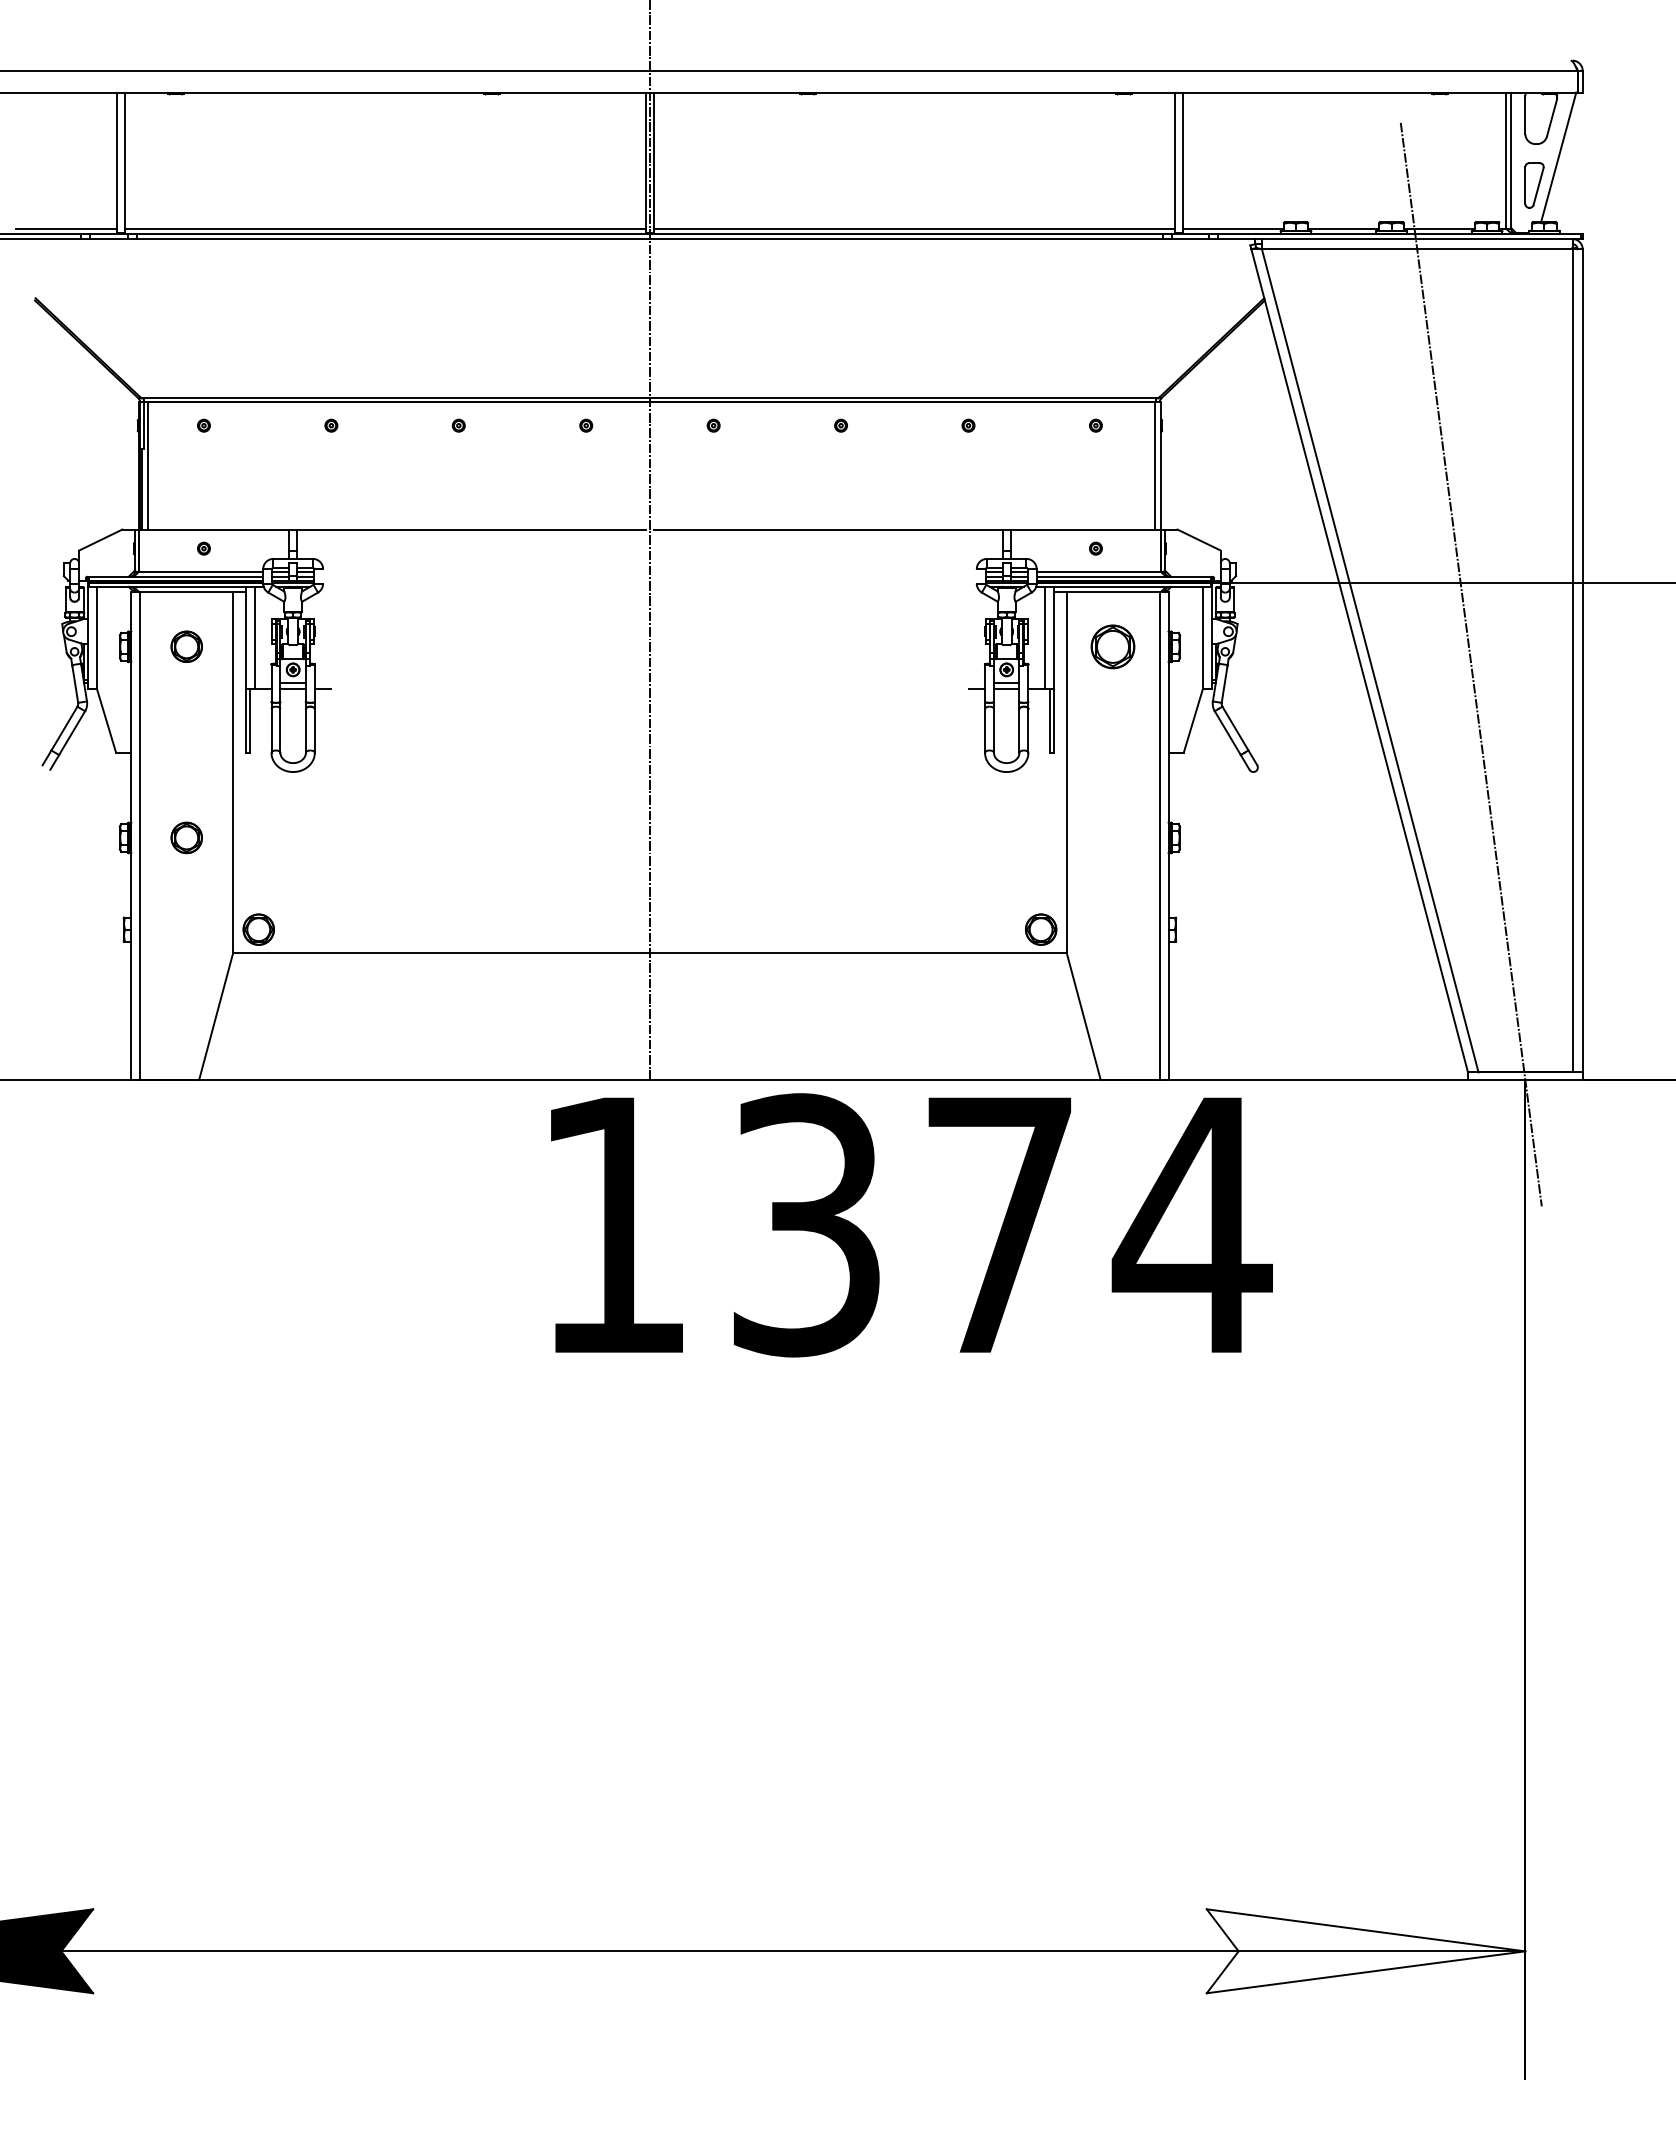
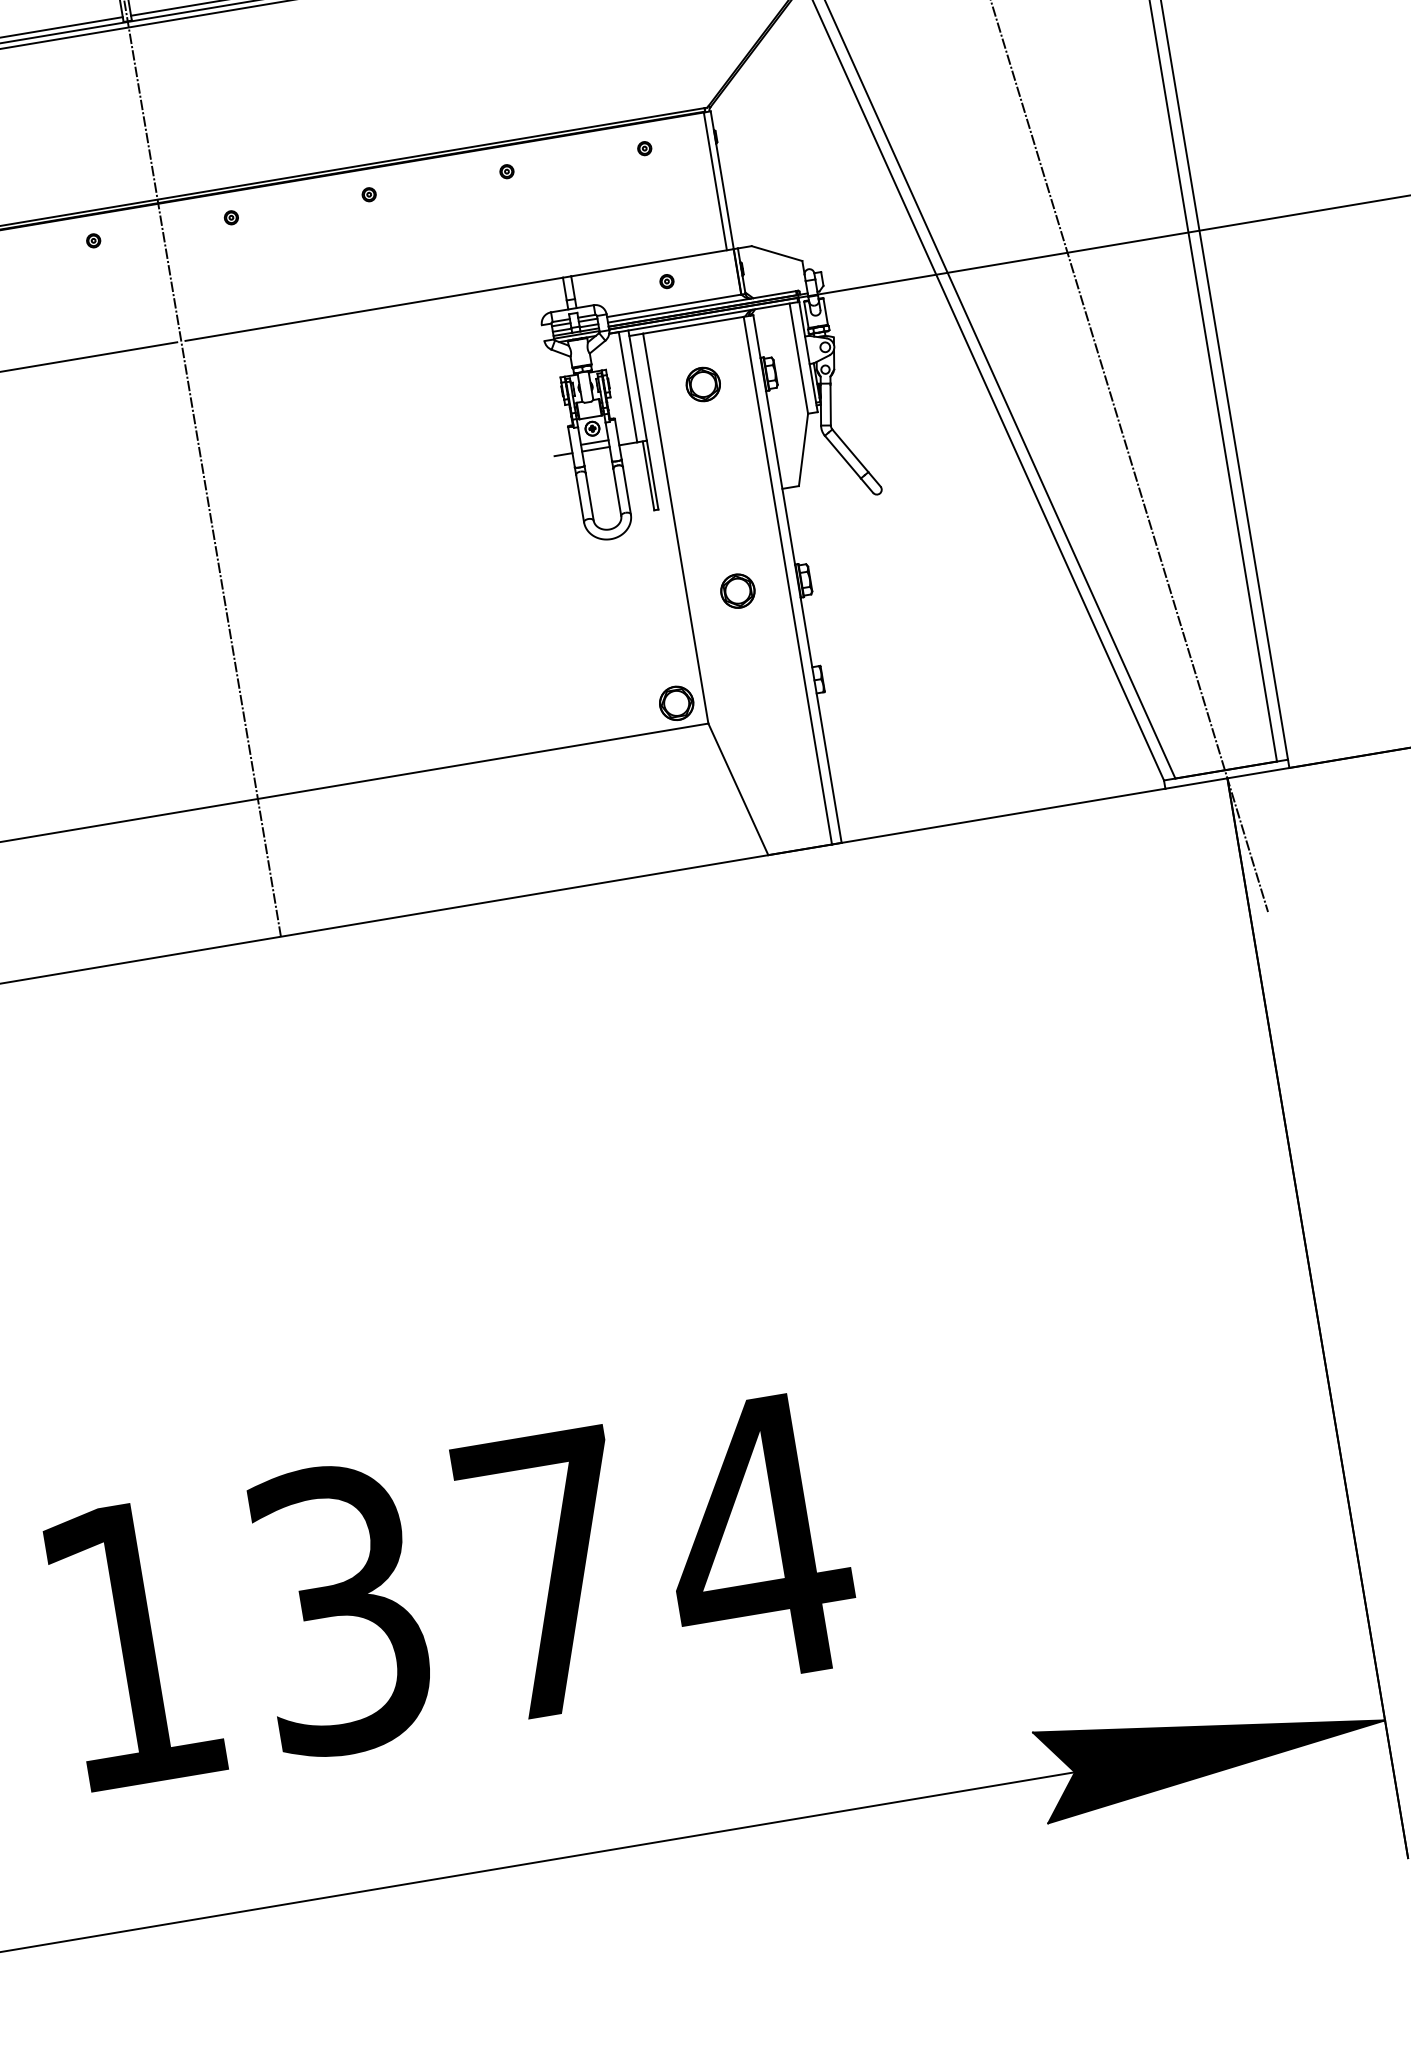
part: (1113, 646) -> (703, 384), size x0.71
part: (1113, 837) -> (738, 590), added
text: (911, 1225) -> (453, 1590), moved
fill: (1365, 1951) -> (1212, 1749), added

